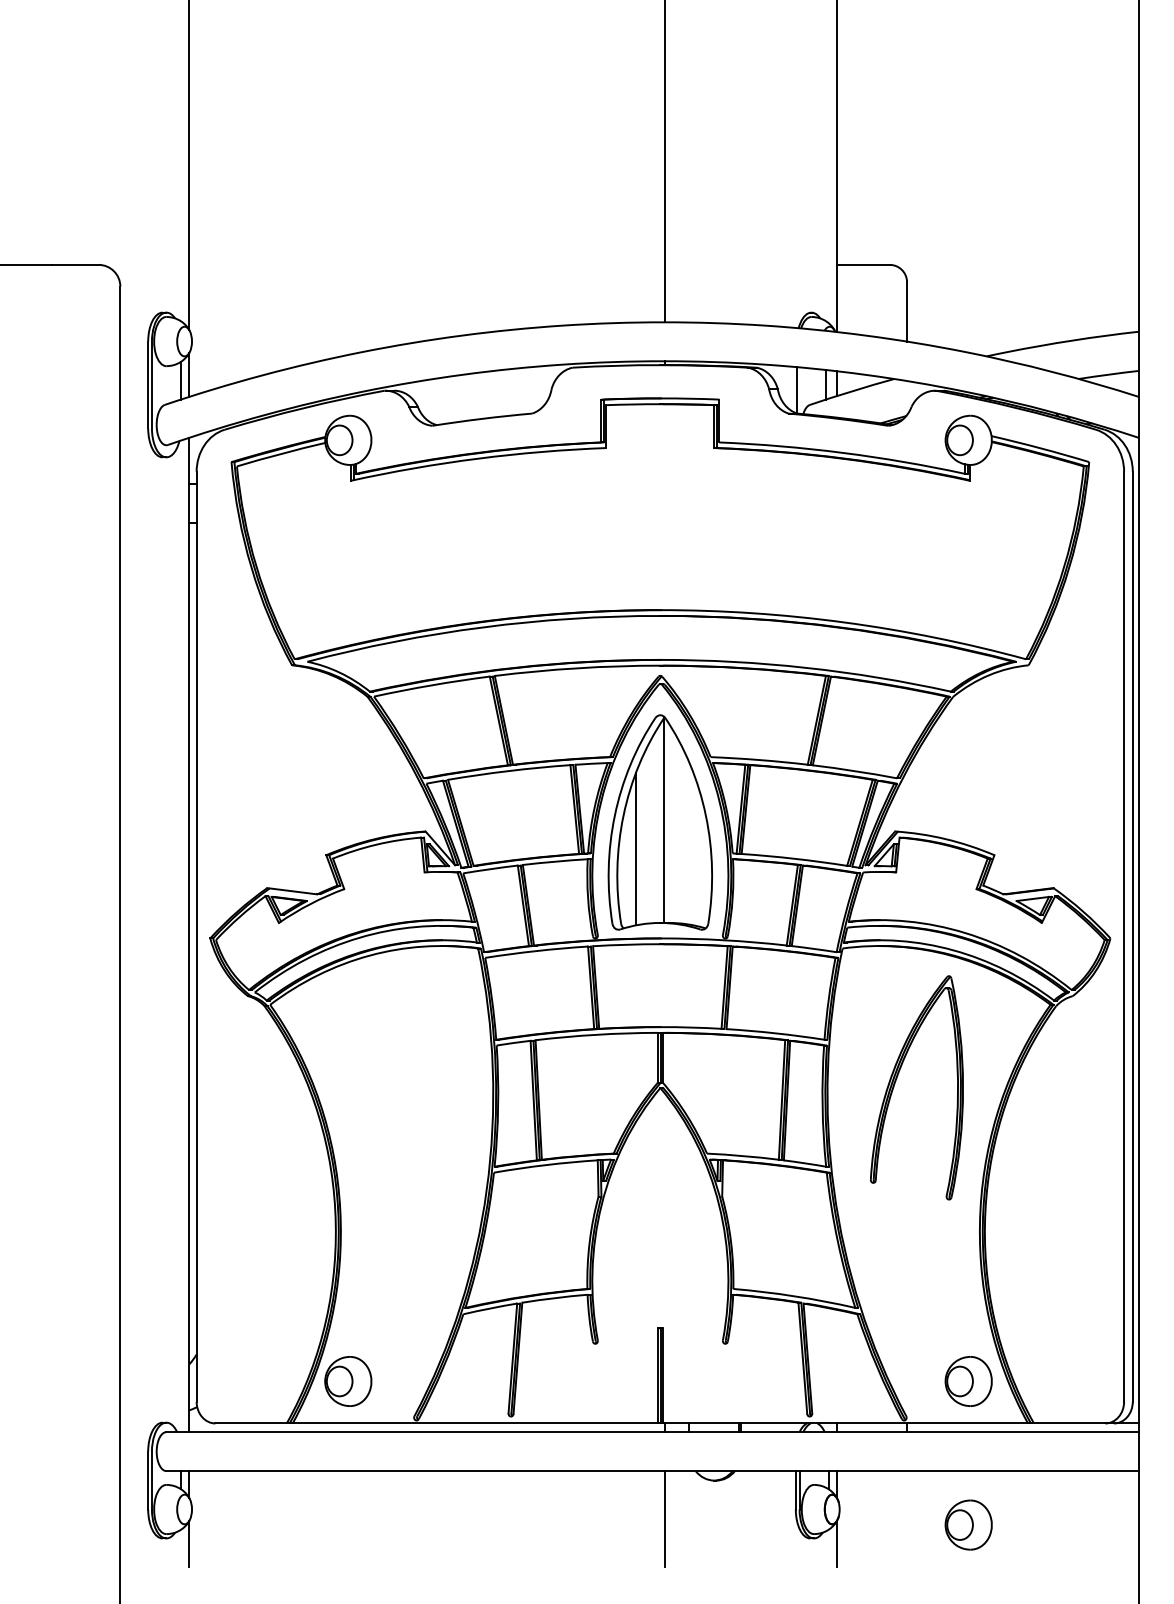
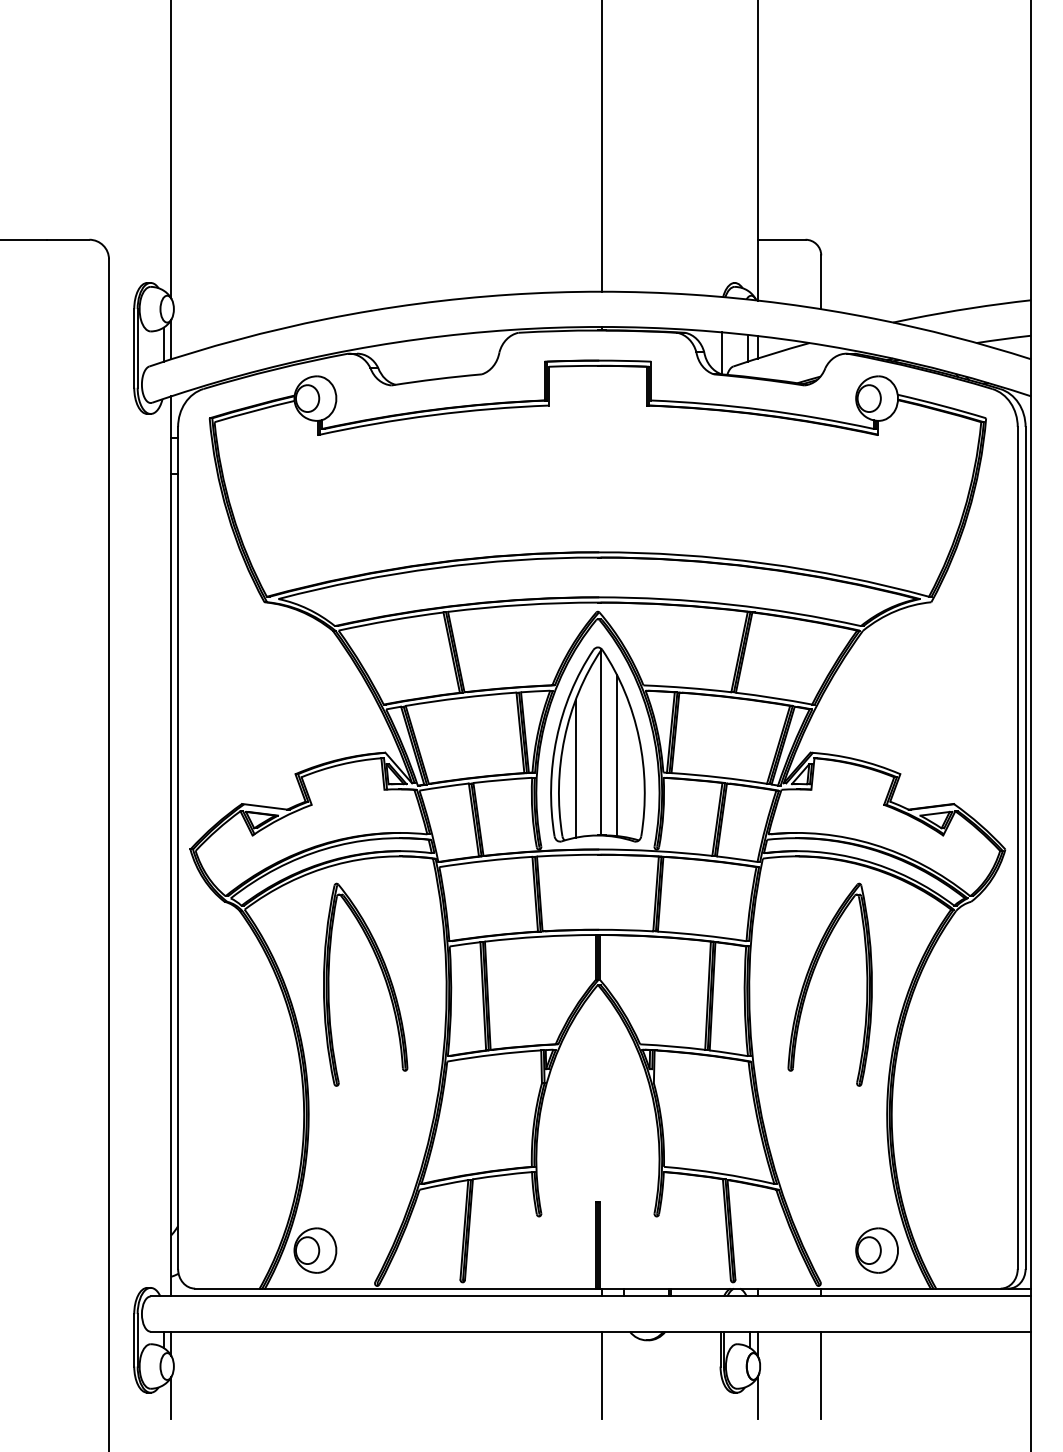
line: (681, 834) -> (617, 755), added
part: (423, 1079) -> (383, 977), added
line: (907, 1518) -> (821, 1374), added
part: (968, 1524) -> (876, 1380), removed

